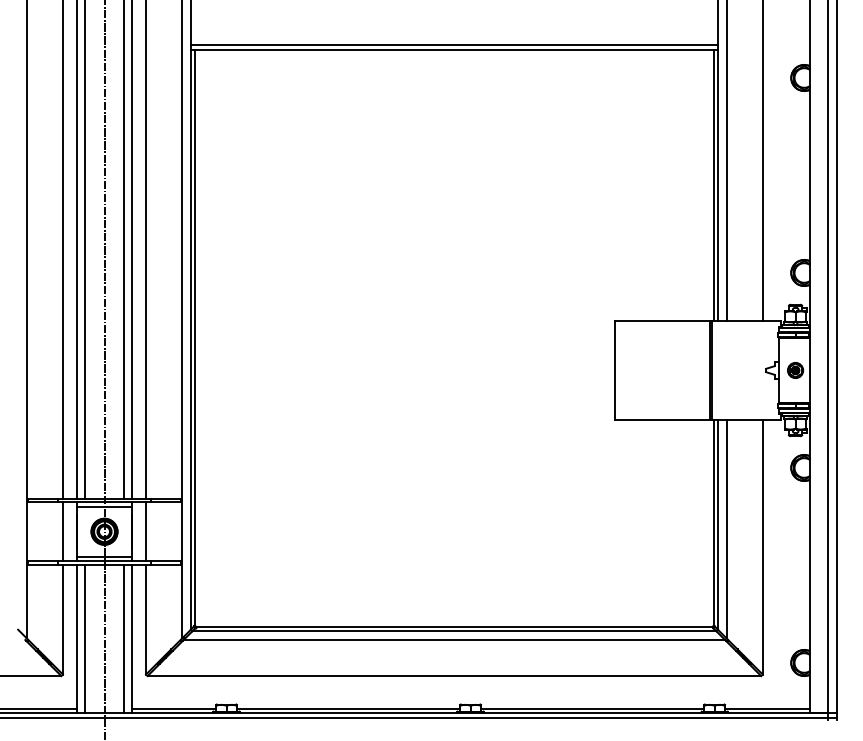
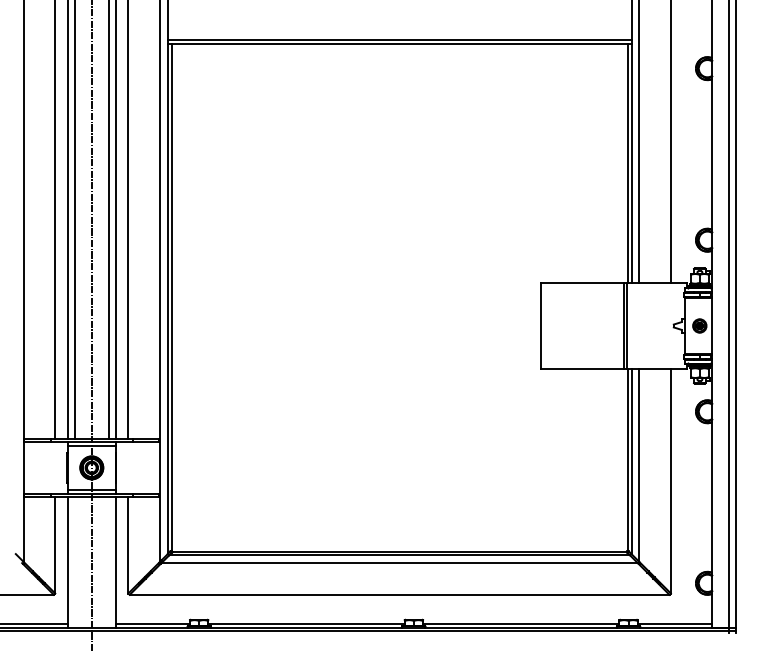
line: (62, 531) -> (54, 467), removed
line: (146, 531) -> (128, 467), removed
line: (84, 638) -> (74, 561), removed
line: (124, 638) -> (109, 561), removed

